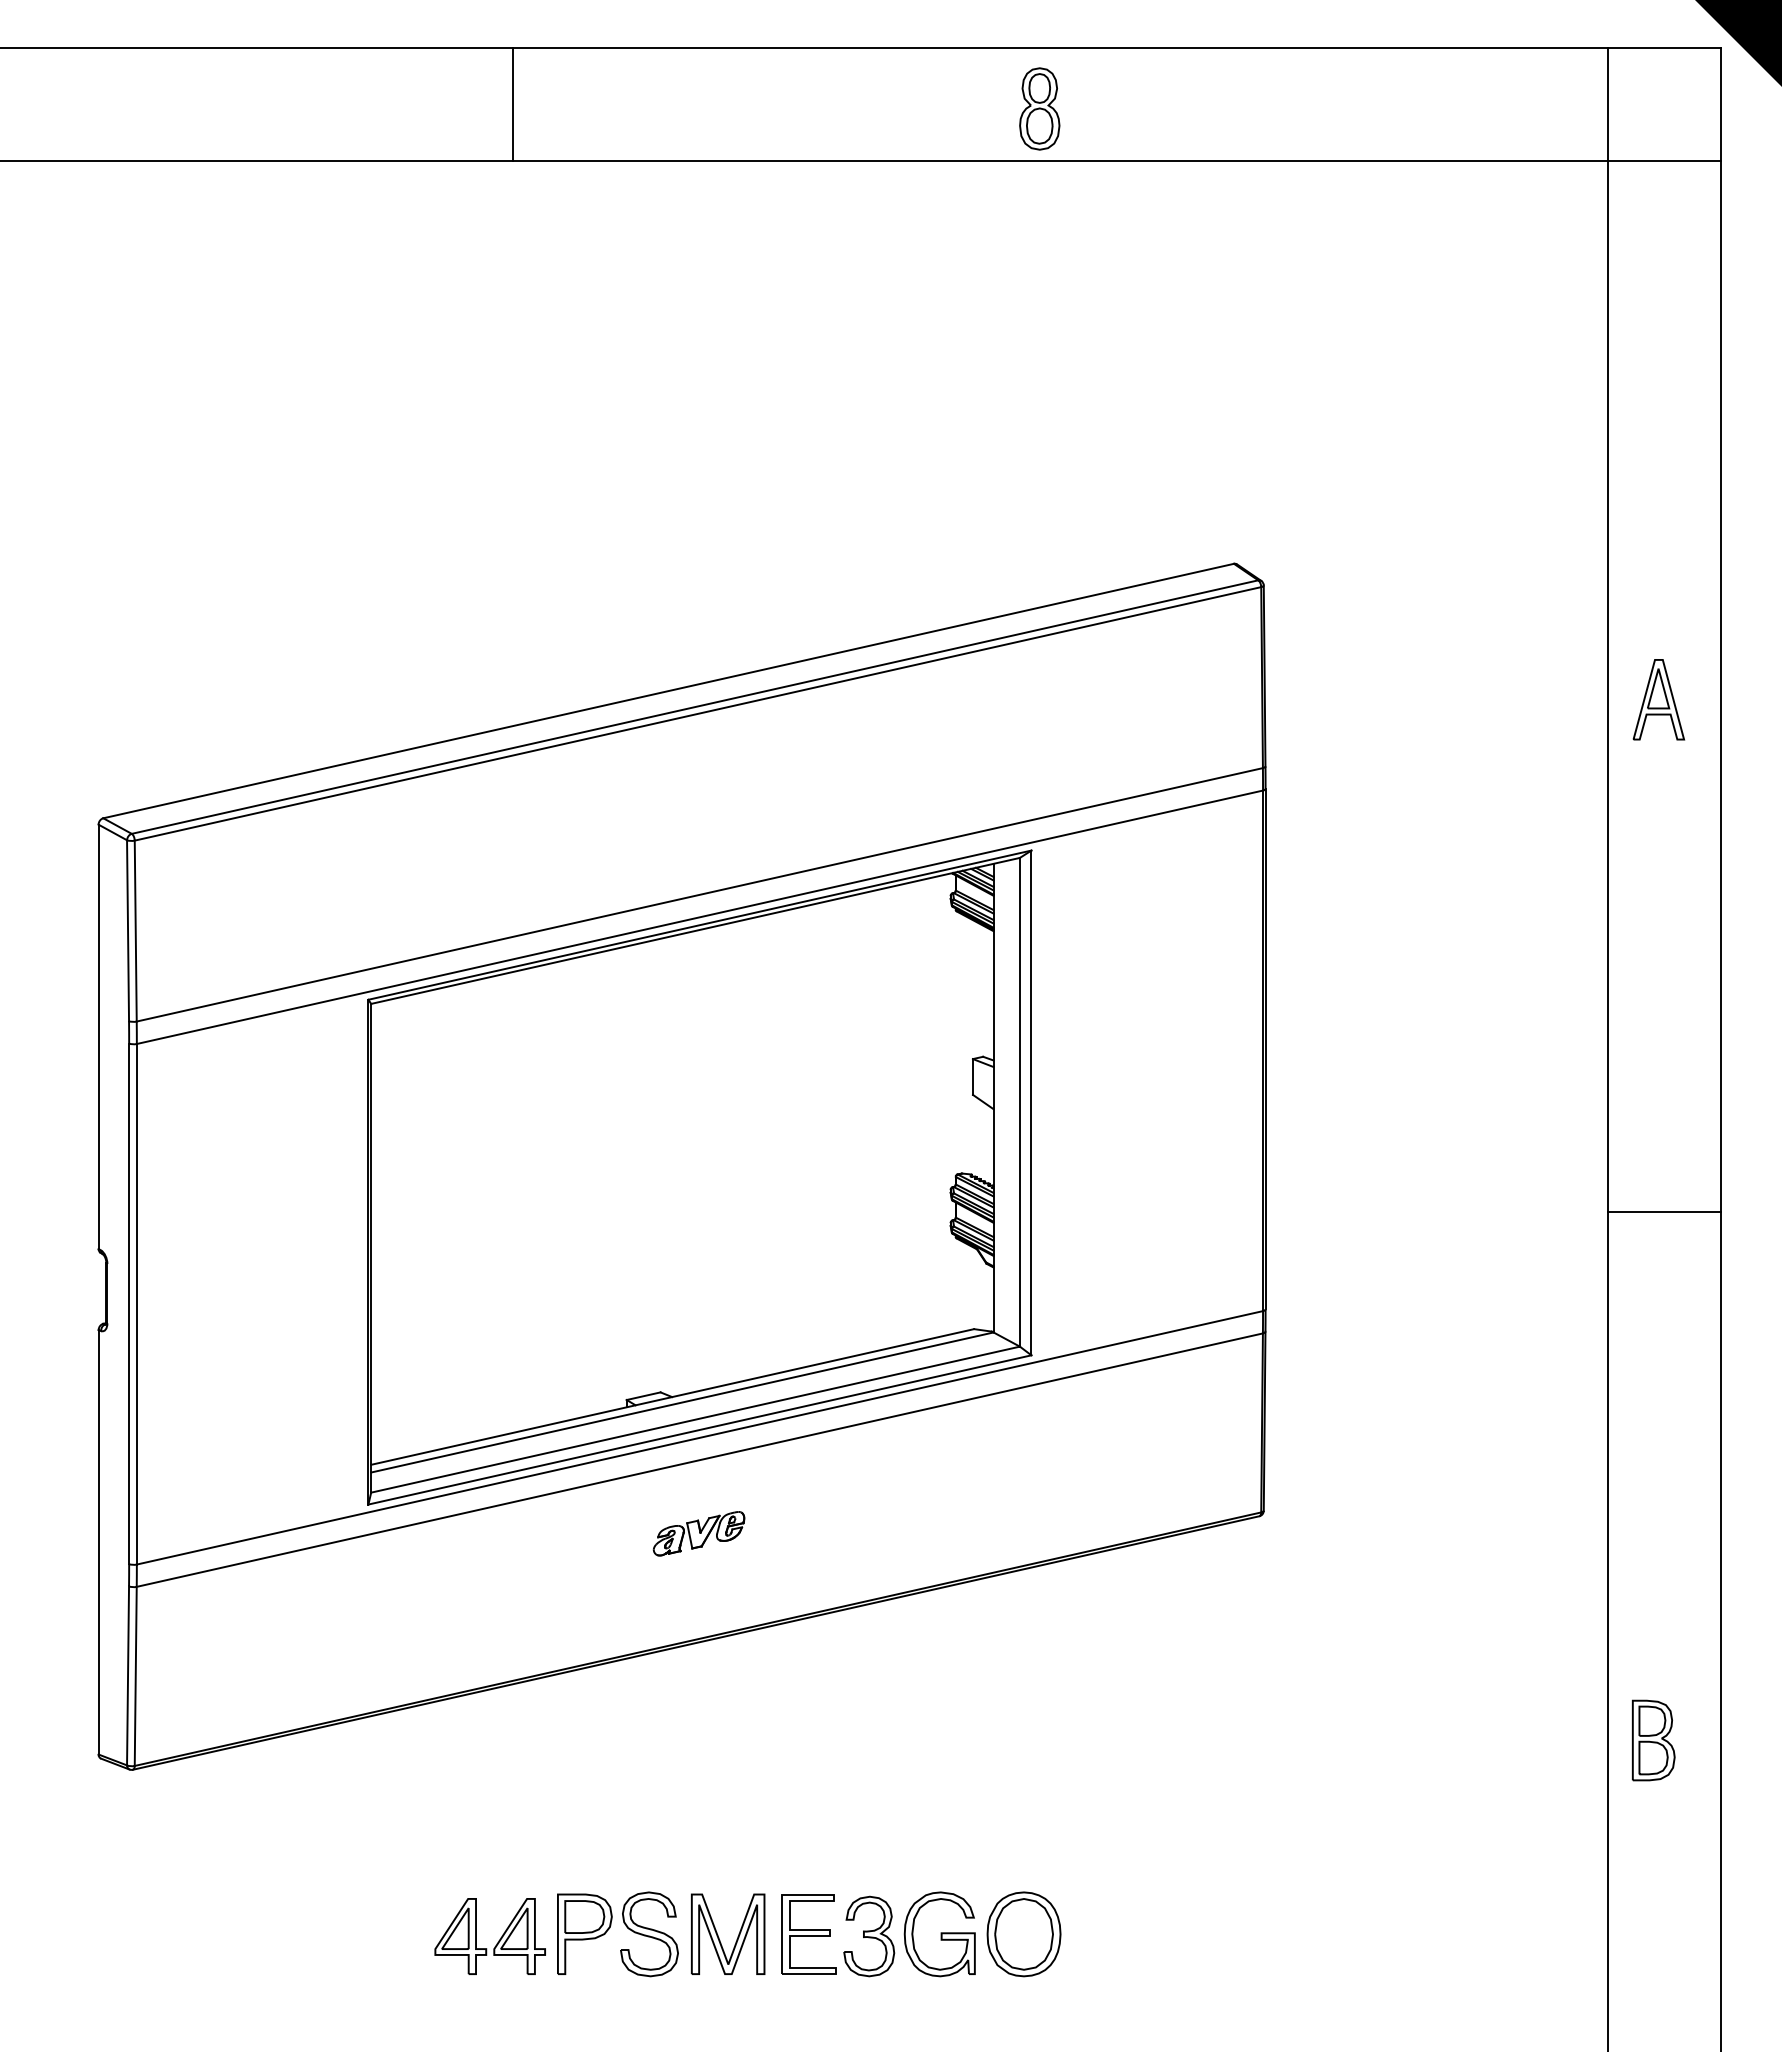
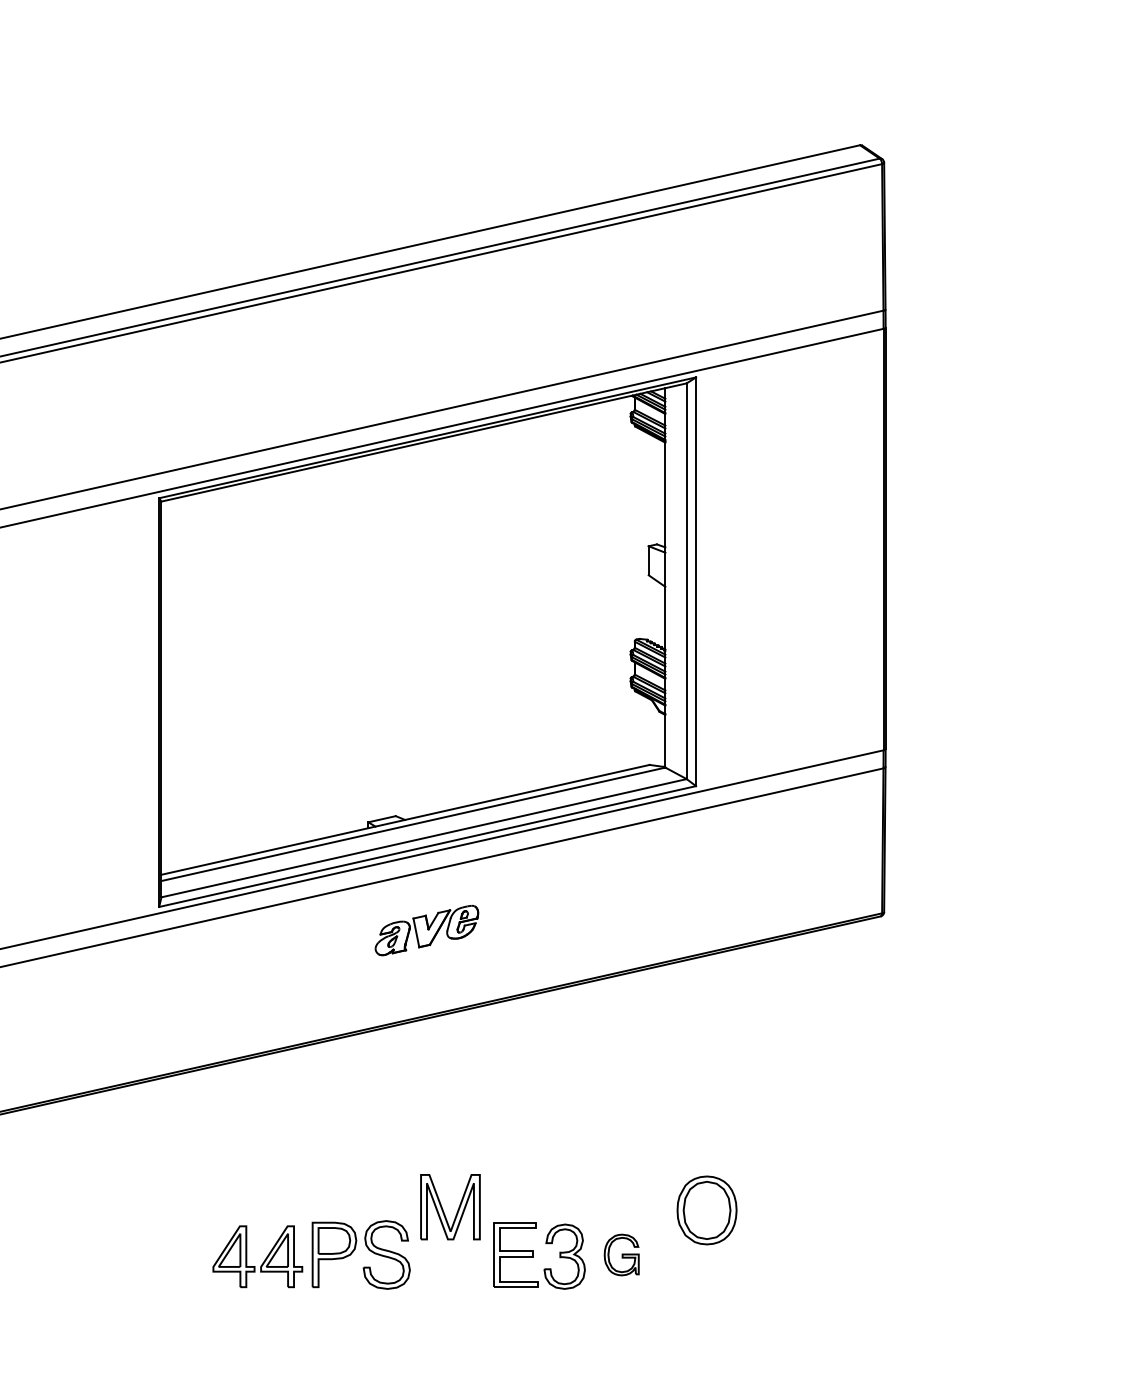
part: (698, 1533) -> (426, 930), size x1.4
part: (939, 1934) -> (621, 1255), size x0.6
part: (1023, 1934) -> (706, 1210), moved
part: (737, 1936) -> (458, 1208), moved

